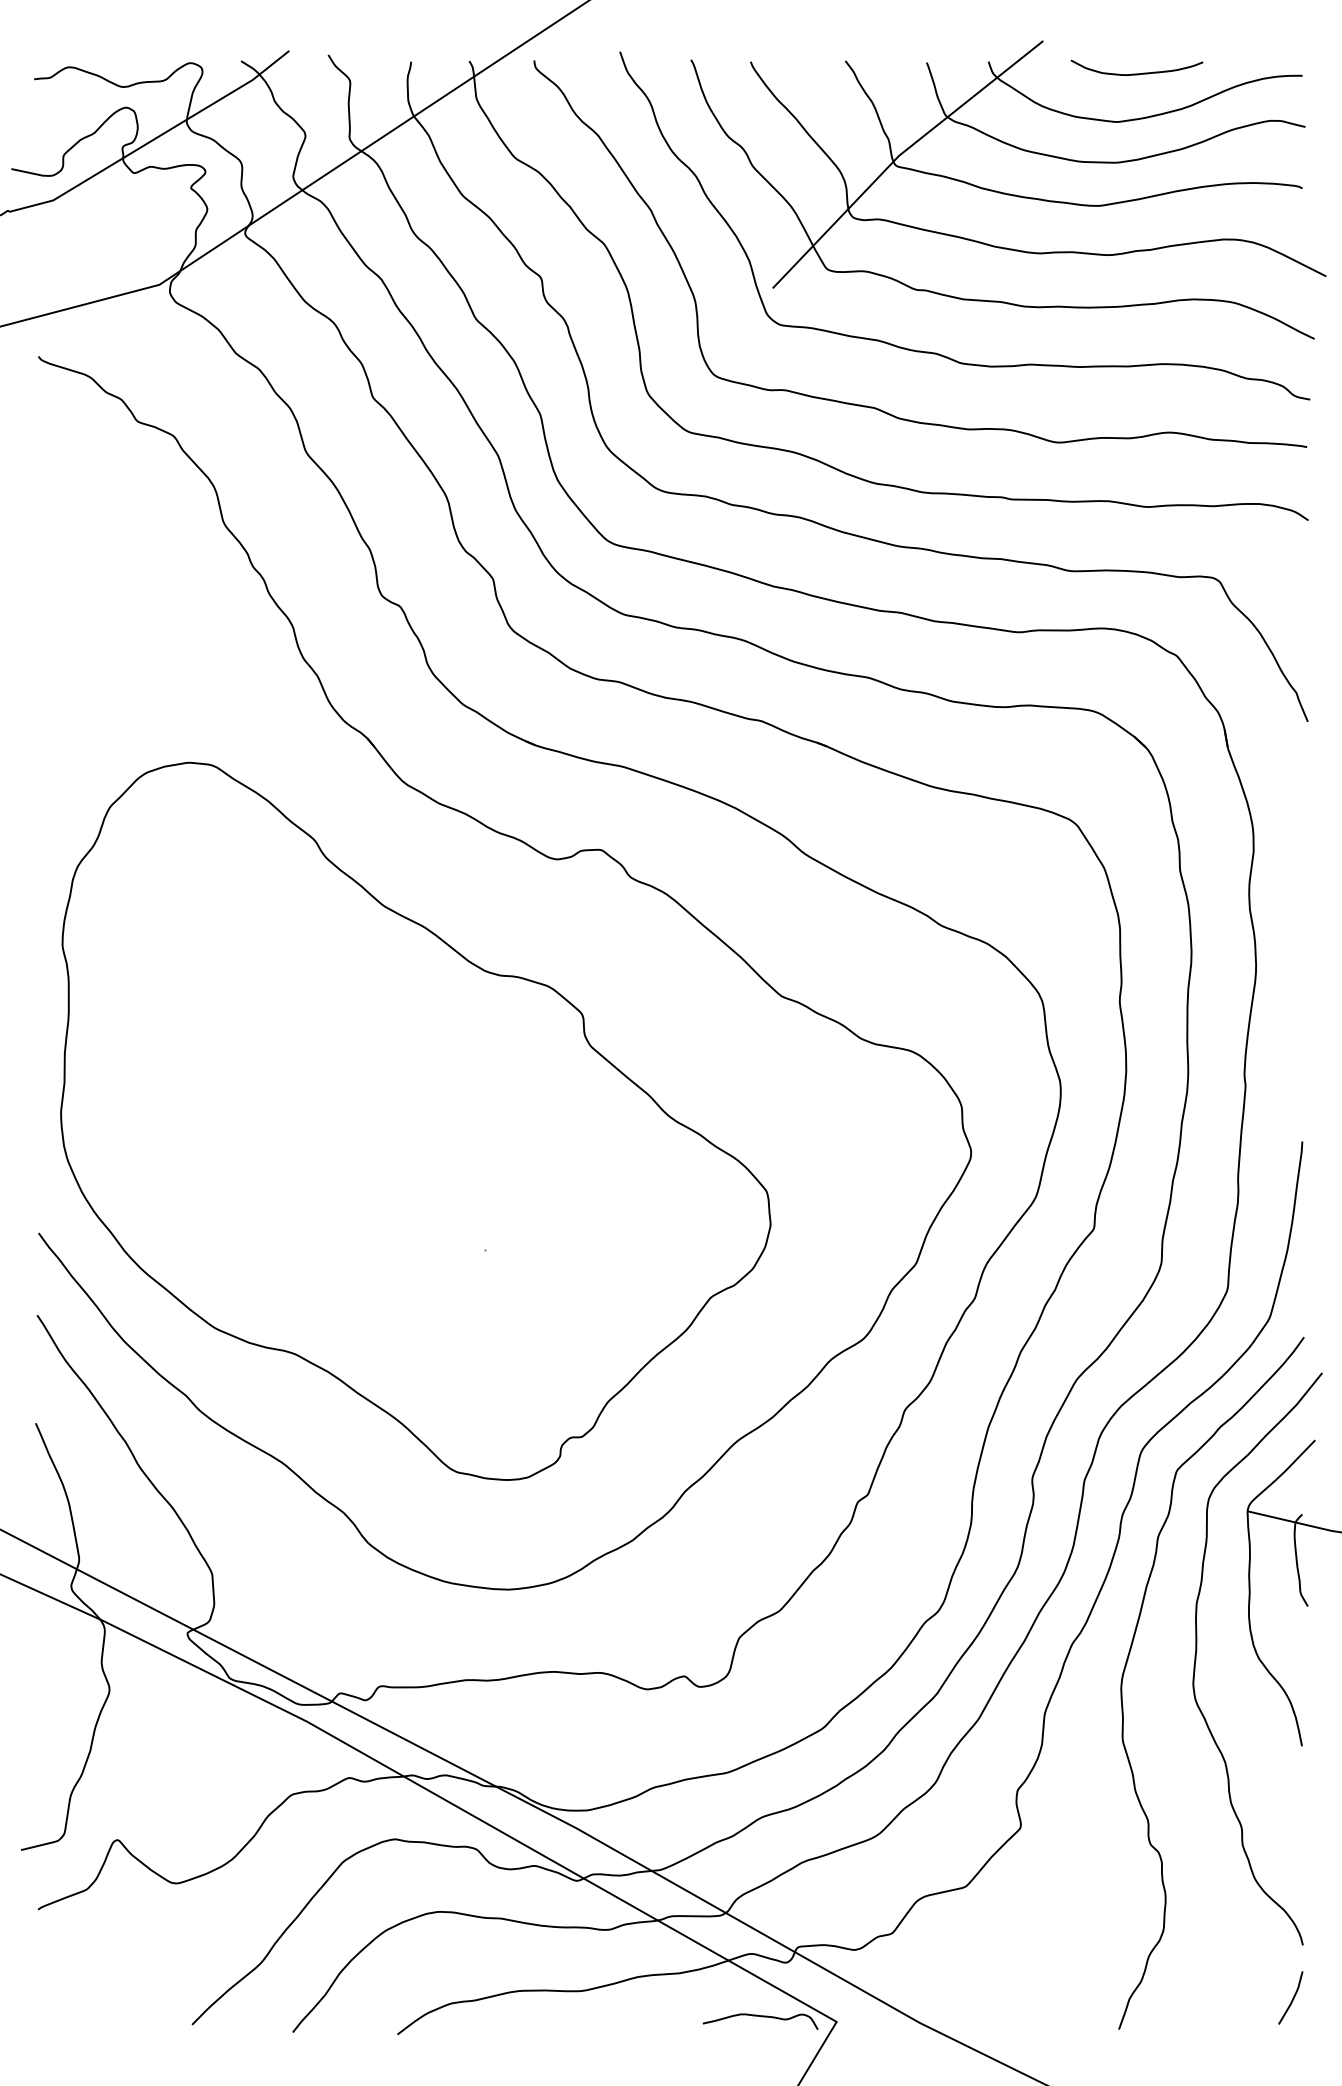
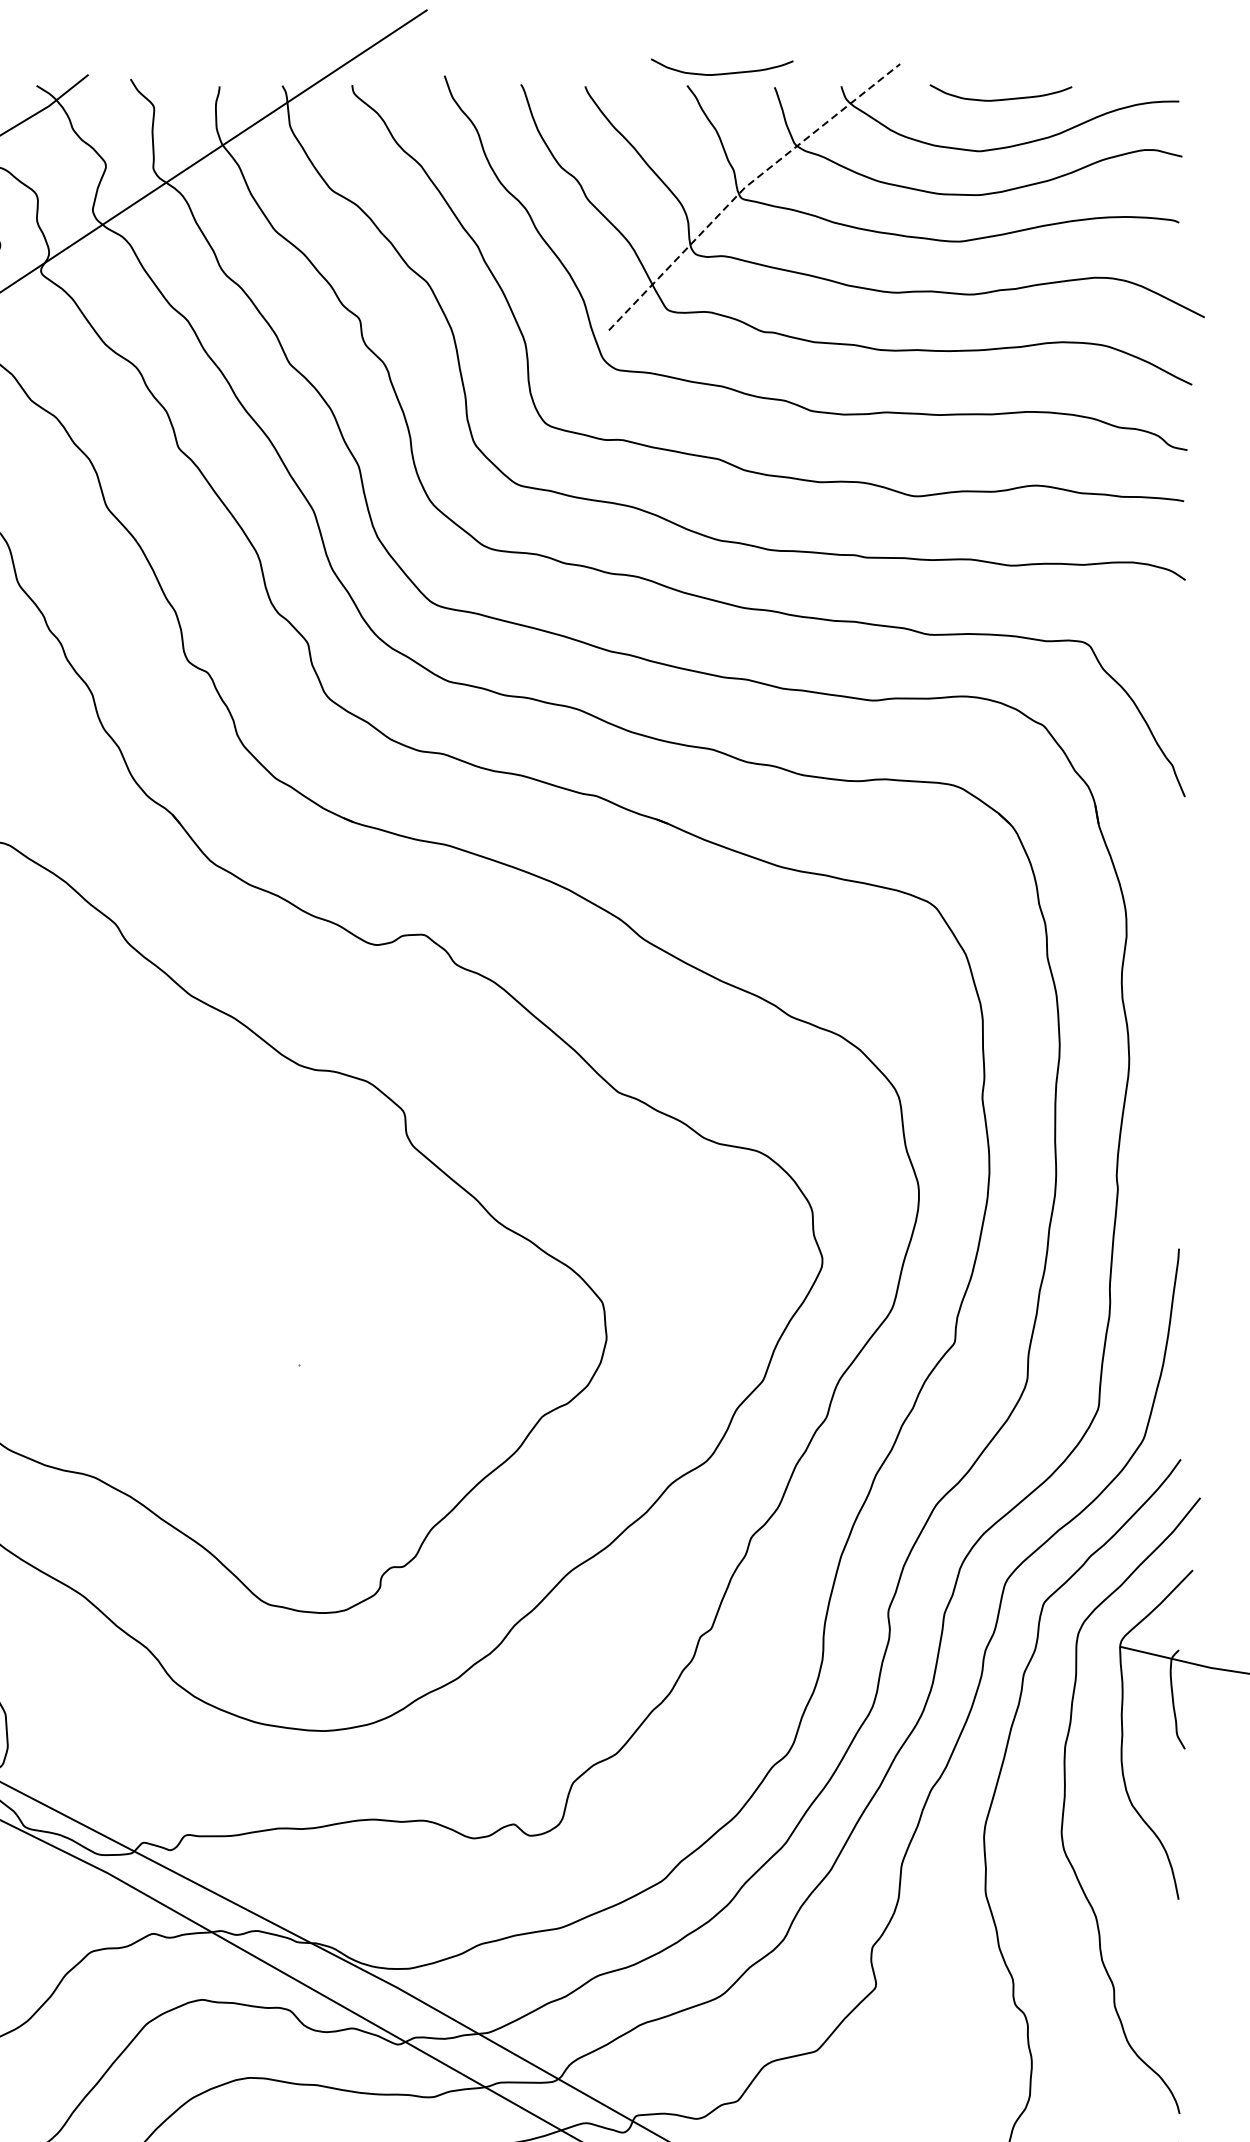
curve: (877, 49) -> (721, 73), added
line: (899, 155) -> (745, 187), solid -> dashed

